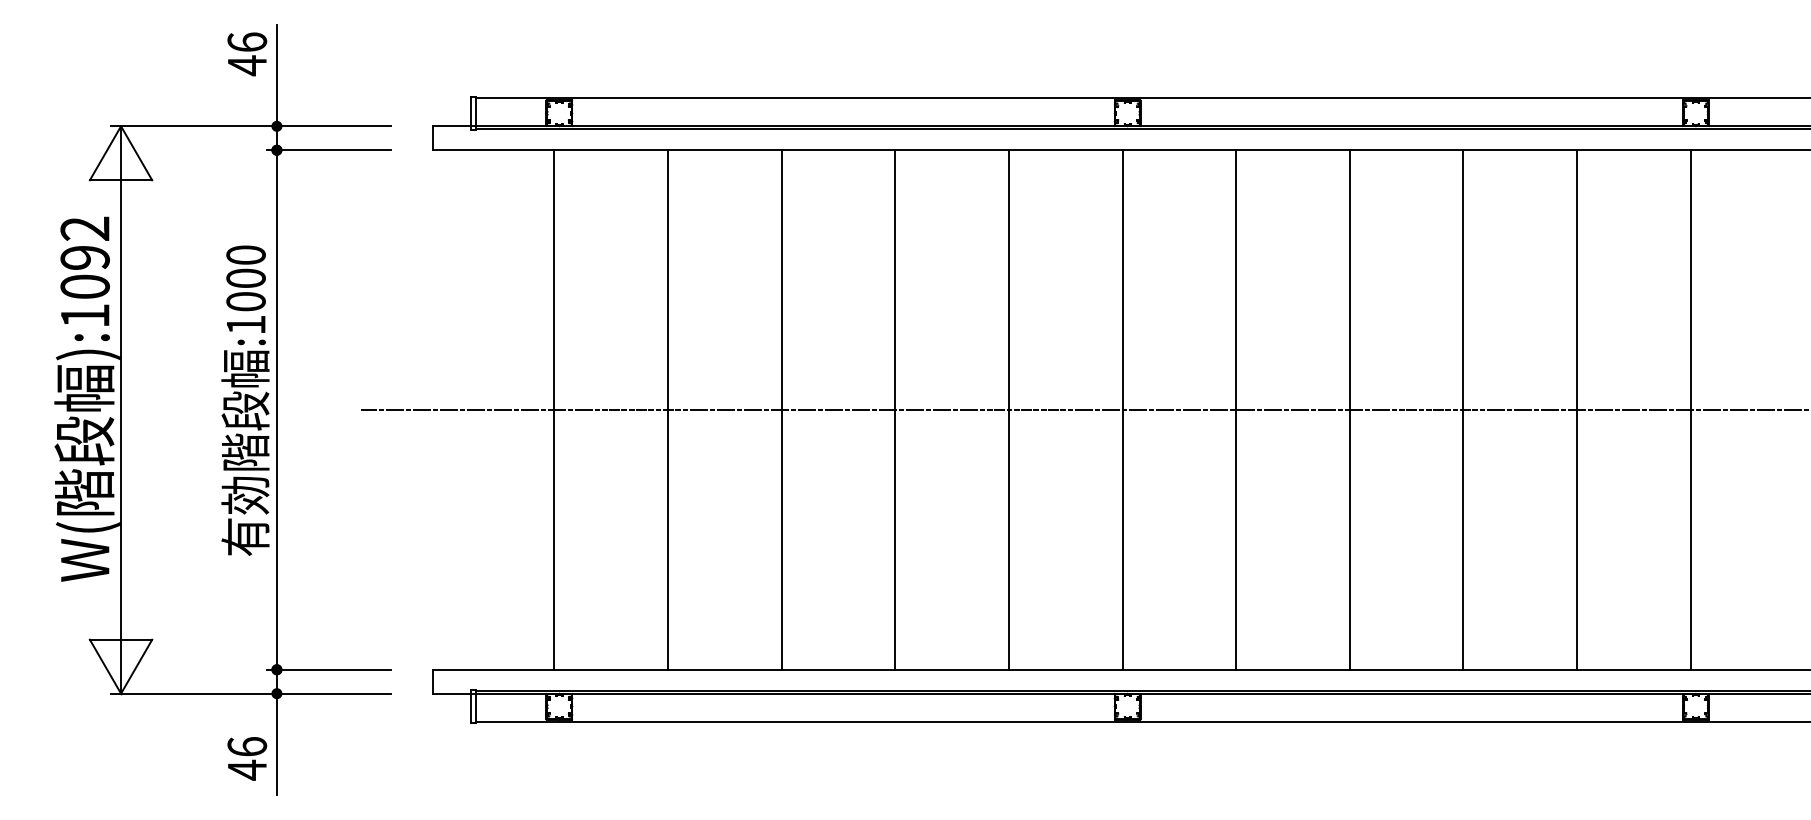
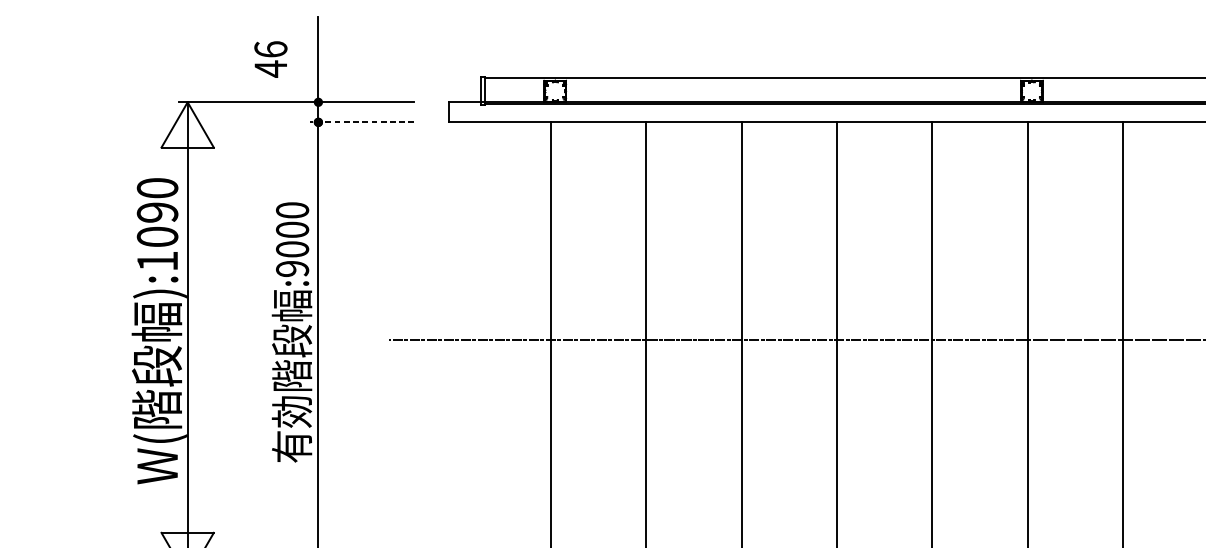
text: (247, 54) -> (271, 59), moved
line: (328, 150) -> (361, 122), solid -> dashed
text: (84, 228) -> (157, 187), ):1092 -> ):1090
text: (245, 324) -> (292, 268), :1000 -> :9000

